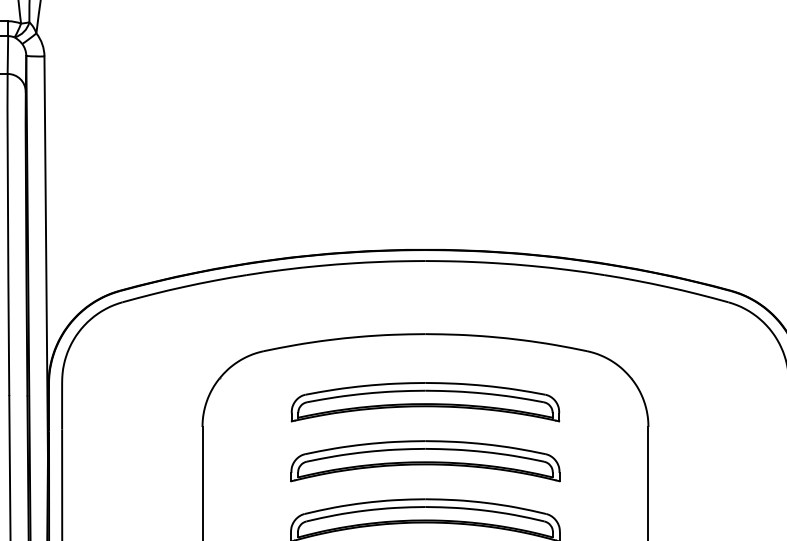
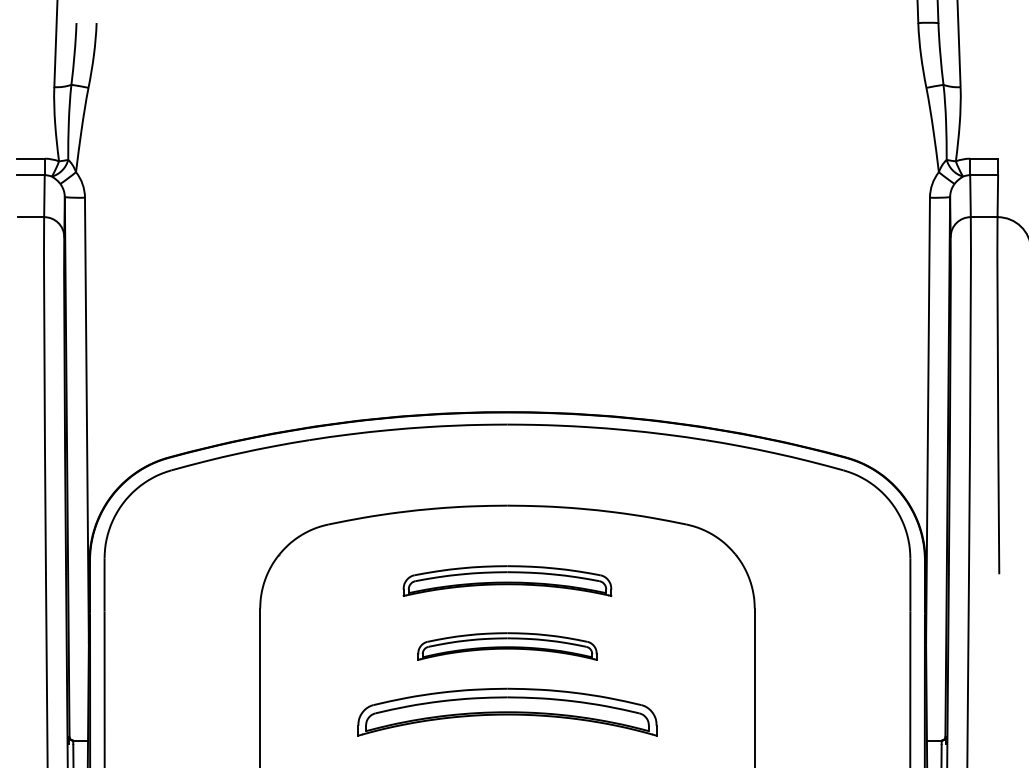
part: (425, 401) -> (507, 580), size x0.7
part: (425, 461) -> (507, 646), size x0.6

